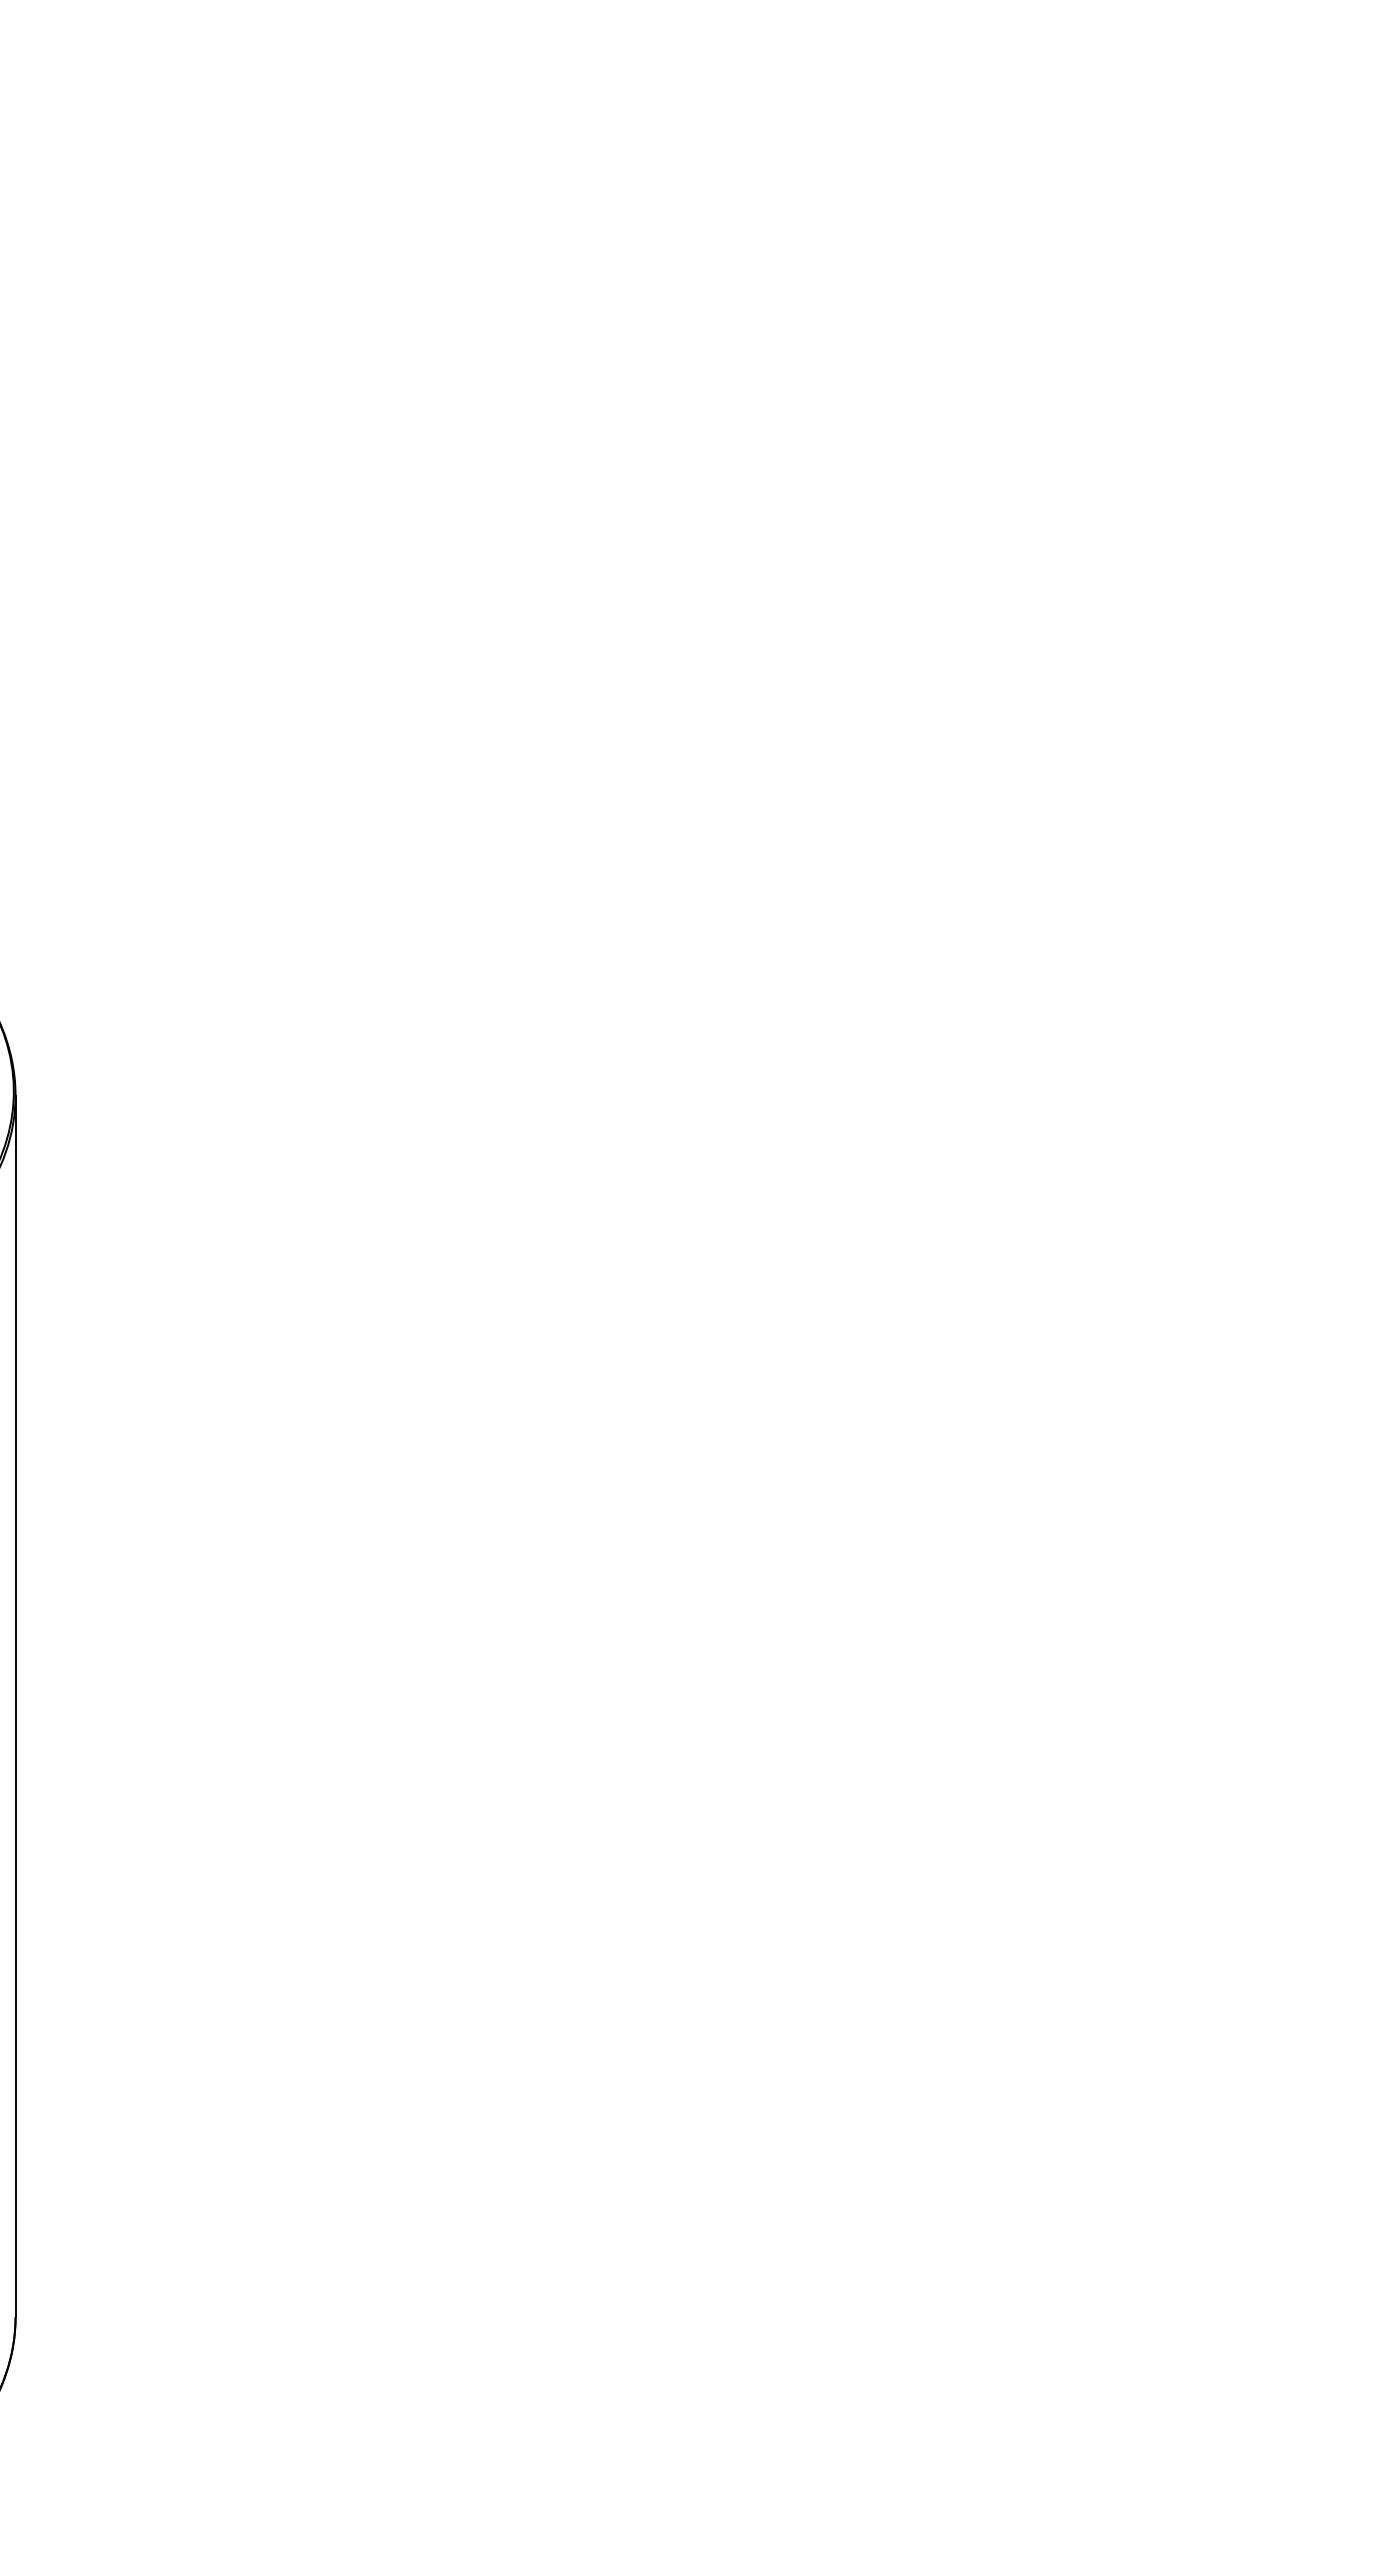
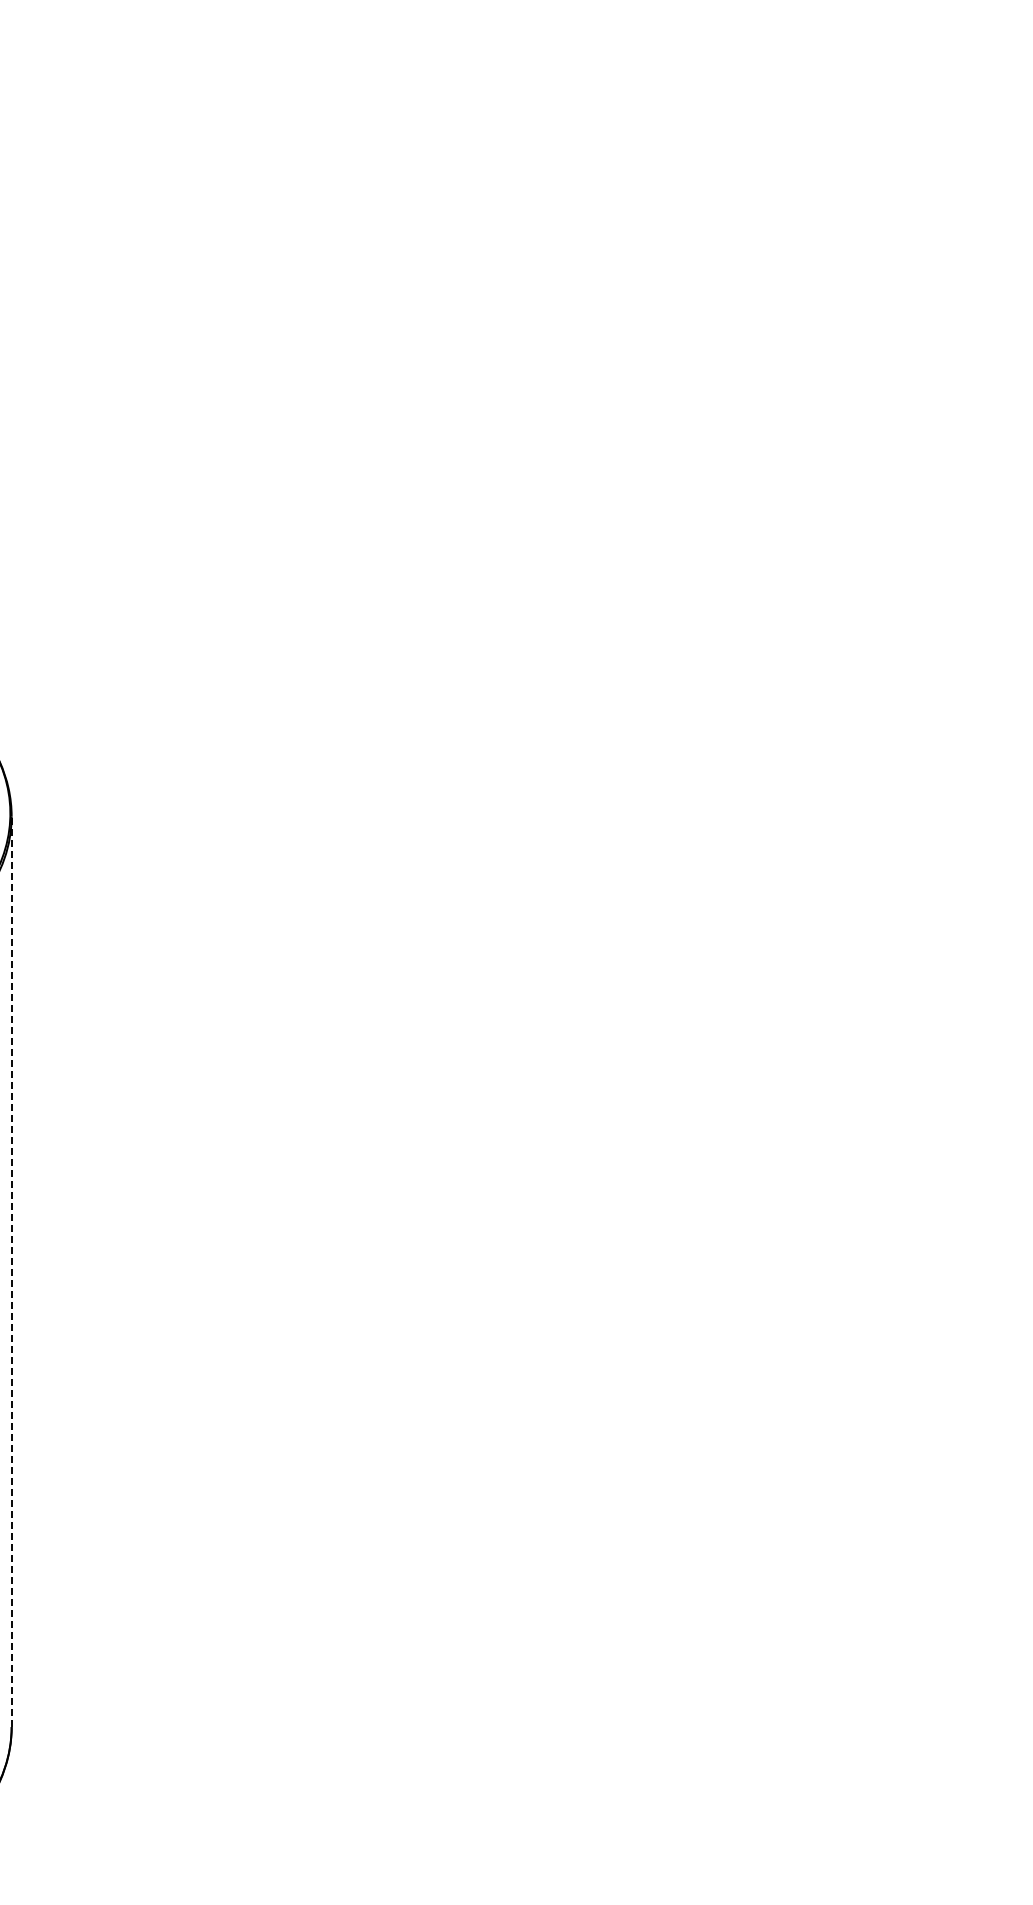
line: (15, 1706) -> (11, 1271), solid -> dashed

